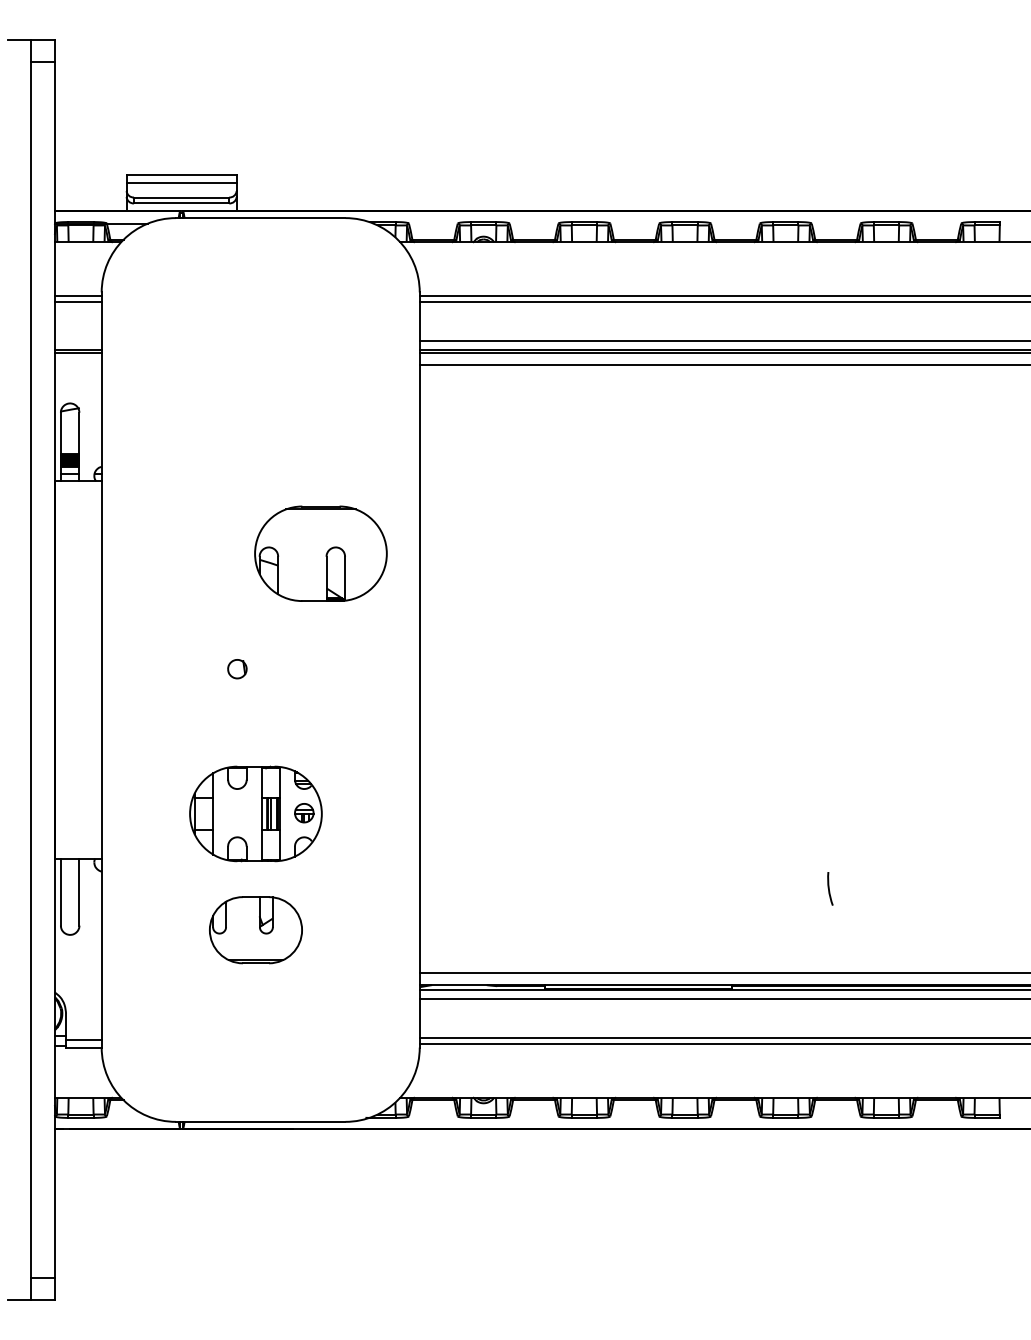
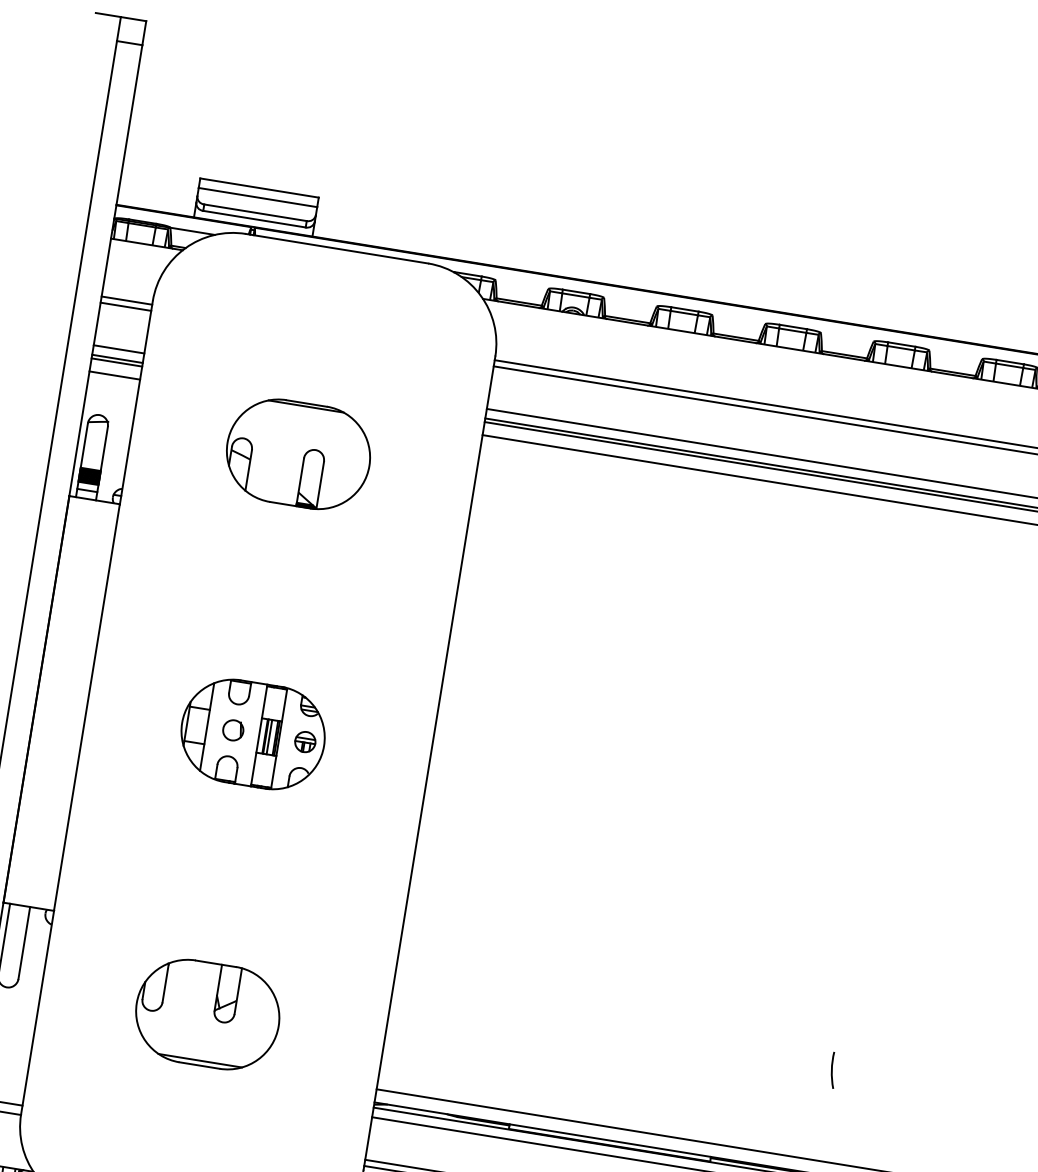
line: (77, 341) -> (118, 349), added
line: (77, 365) -> (114, 375), added
part: (320, 553) -> (298, 453), moved
part: (255, 813) -> (252, 733), moved
part: (255, 930) -> (207, 1014), size x1.43

